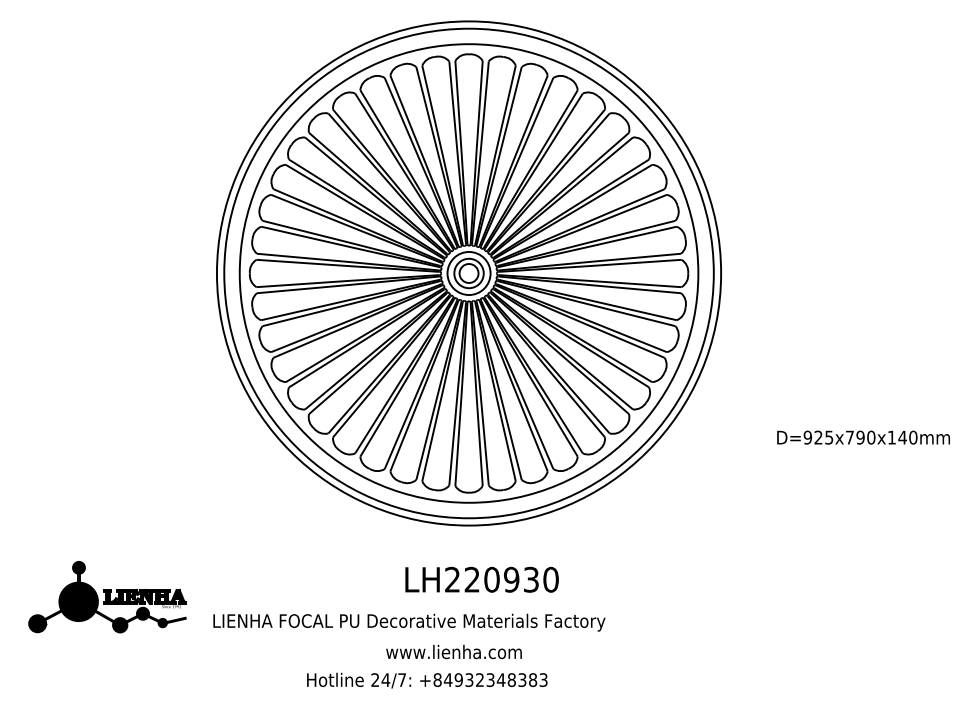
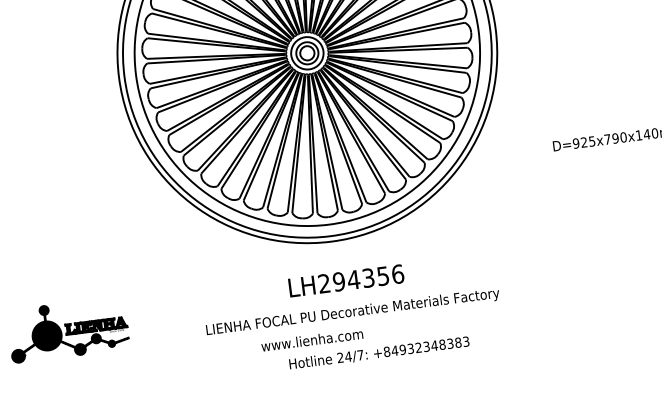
text: (511, 579) -> (368, 277), LH220930 -> LH294356
text: (409, 622) -> (353, 312), moved
text: (453, 651) -> (311, 339), moved
text: (427, 680) -> (379, 353), moved

